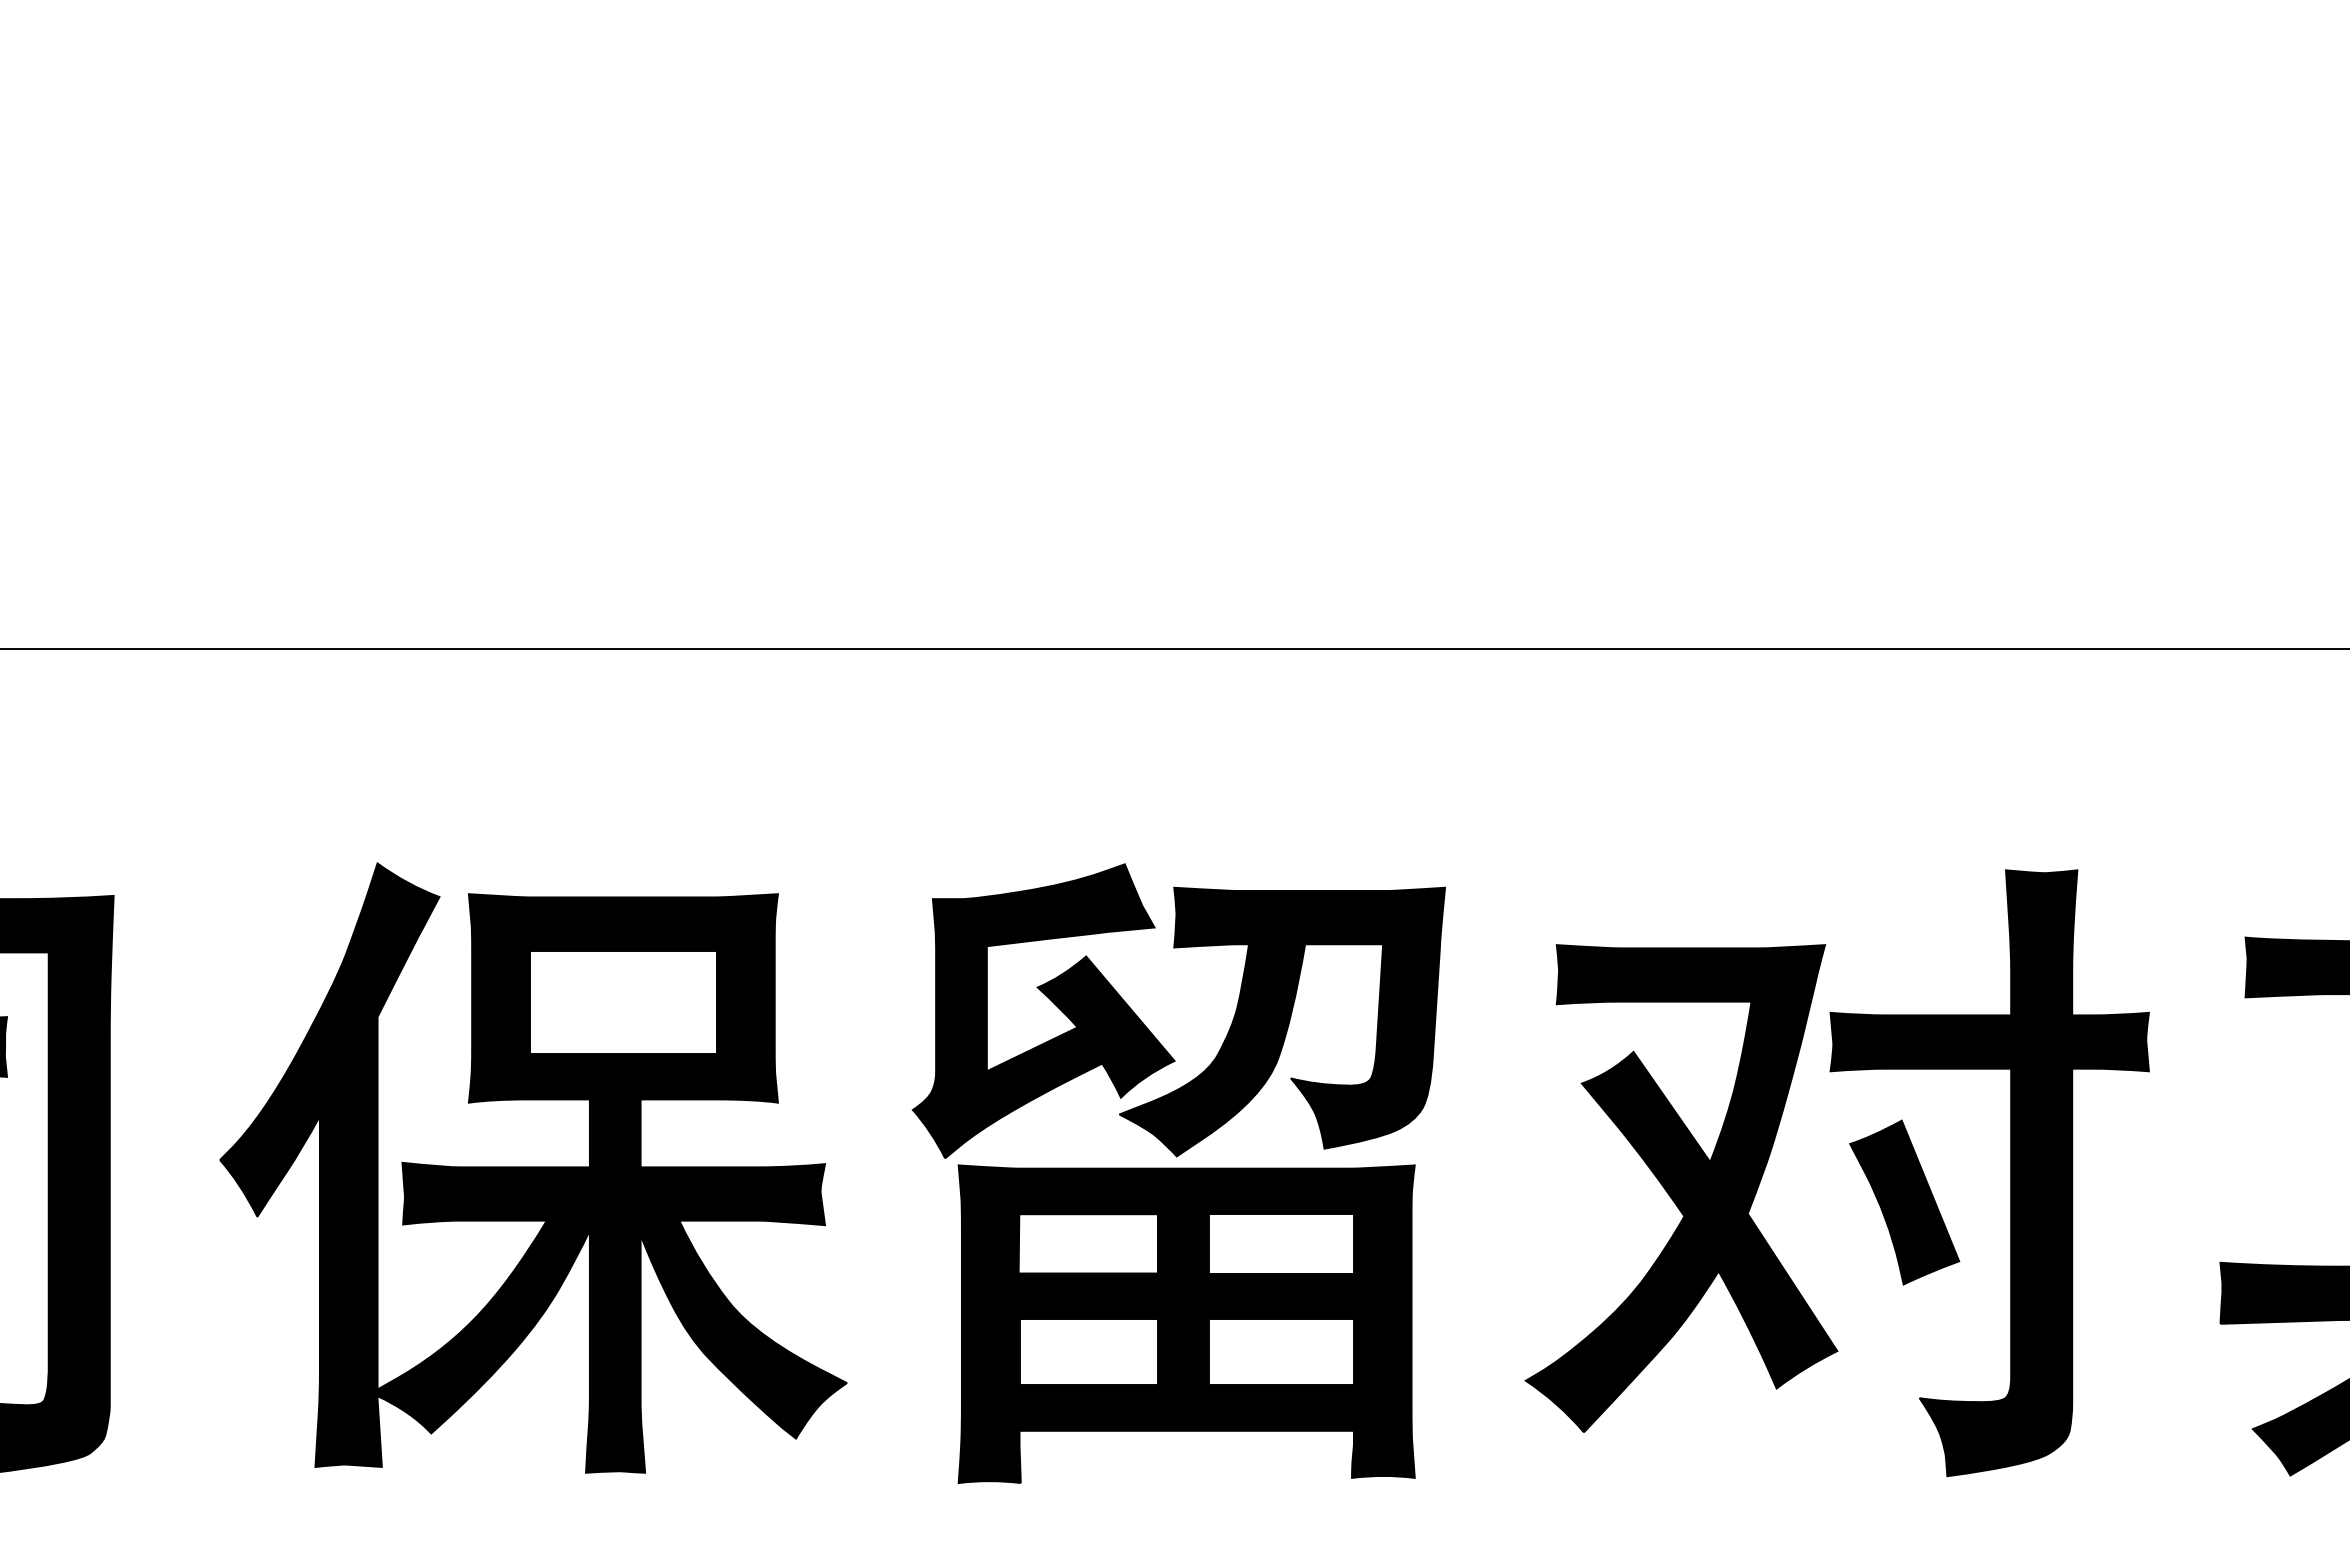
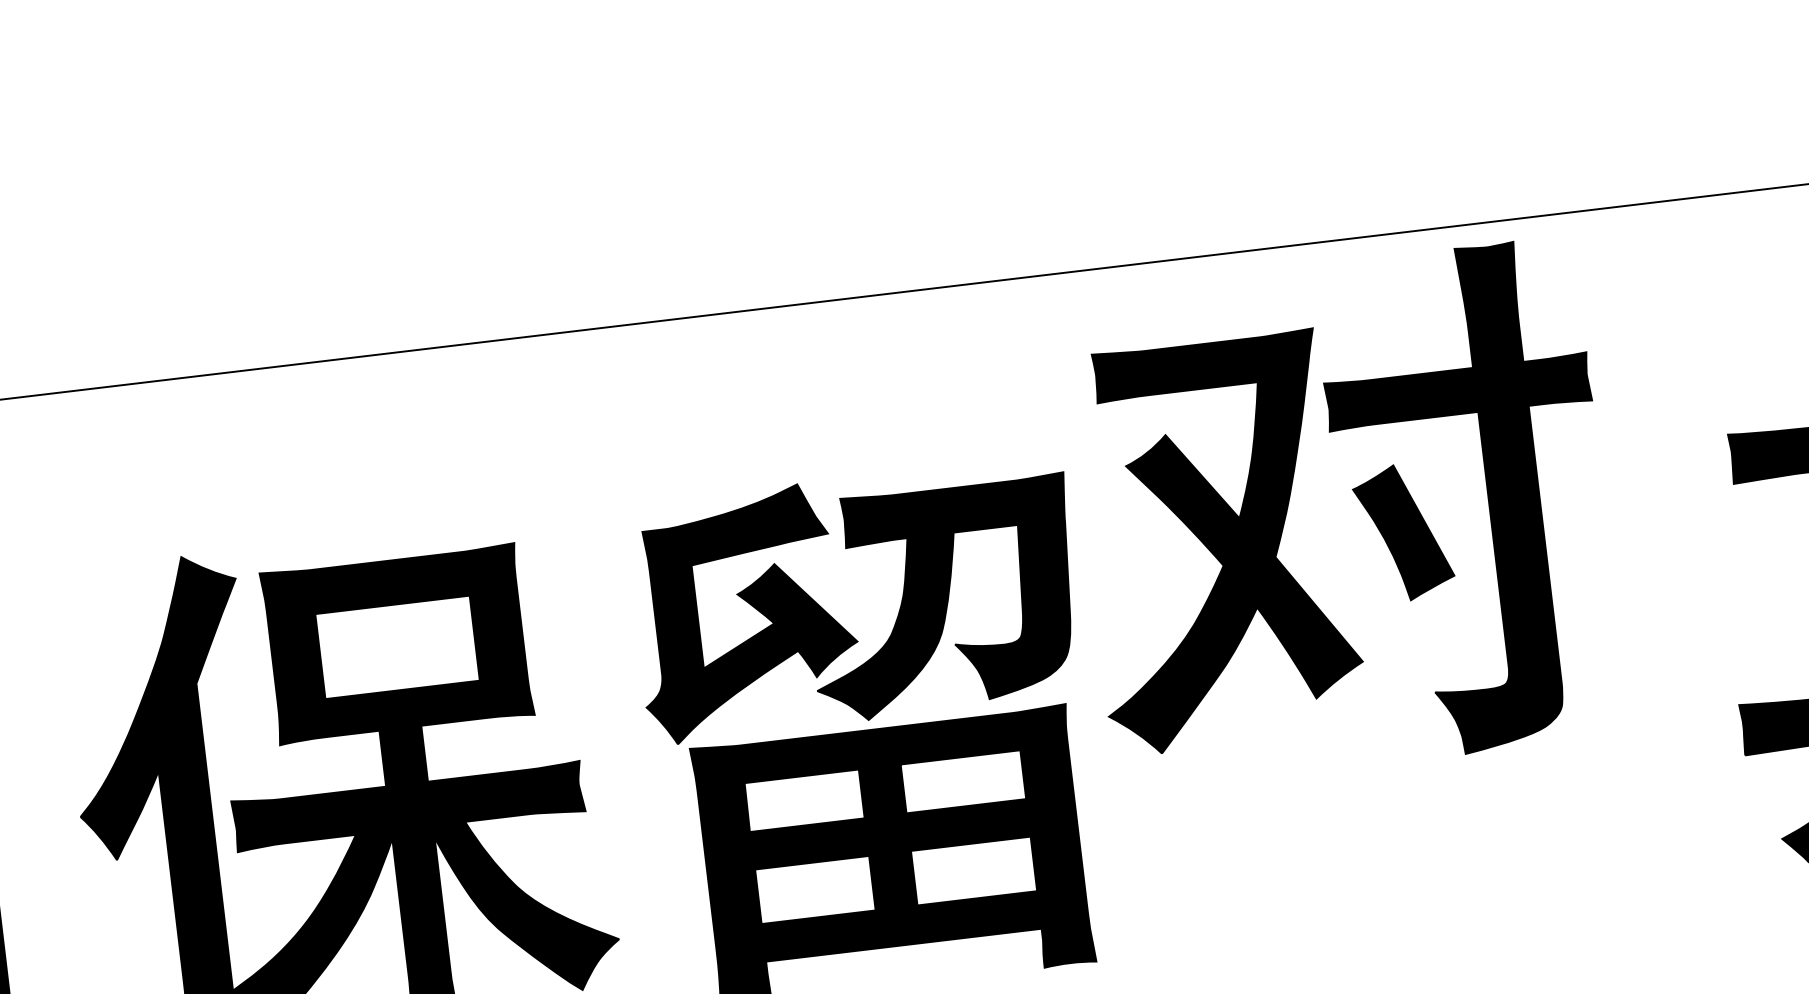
part: (1858, 1162) -> (1361, 504), moved

